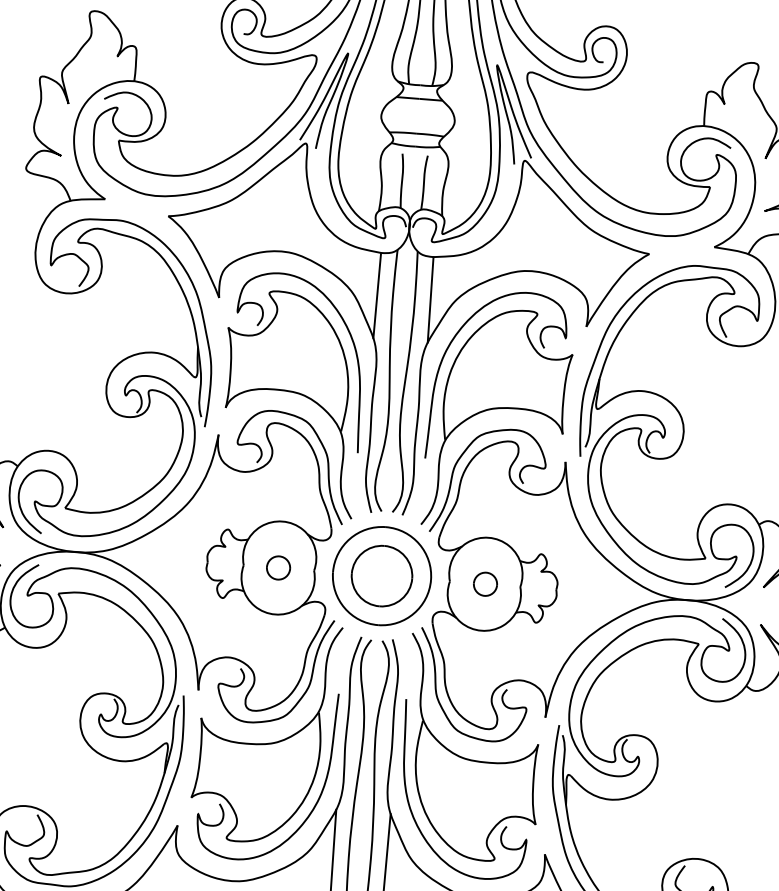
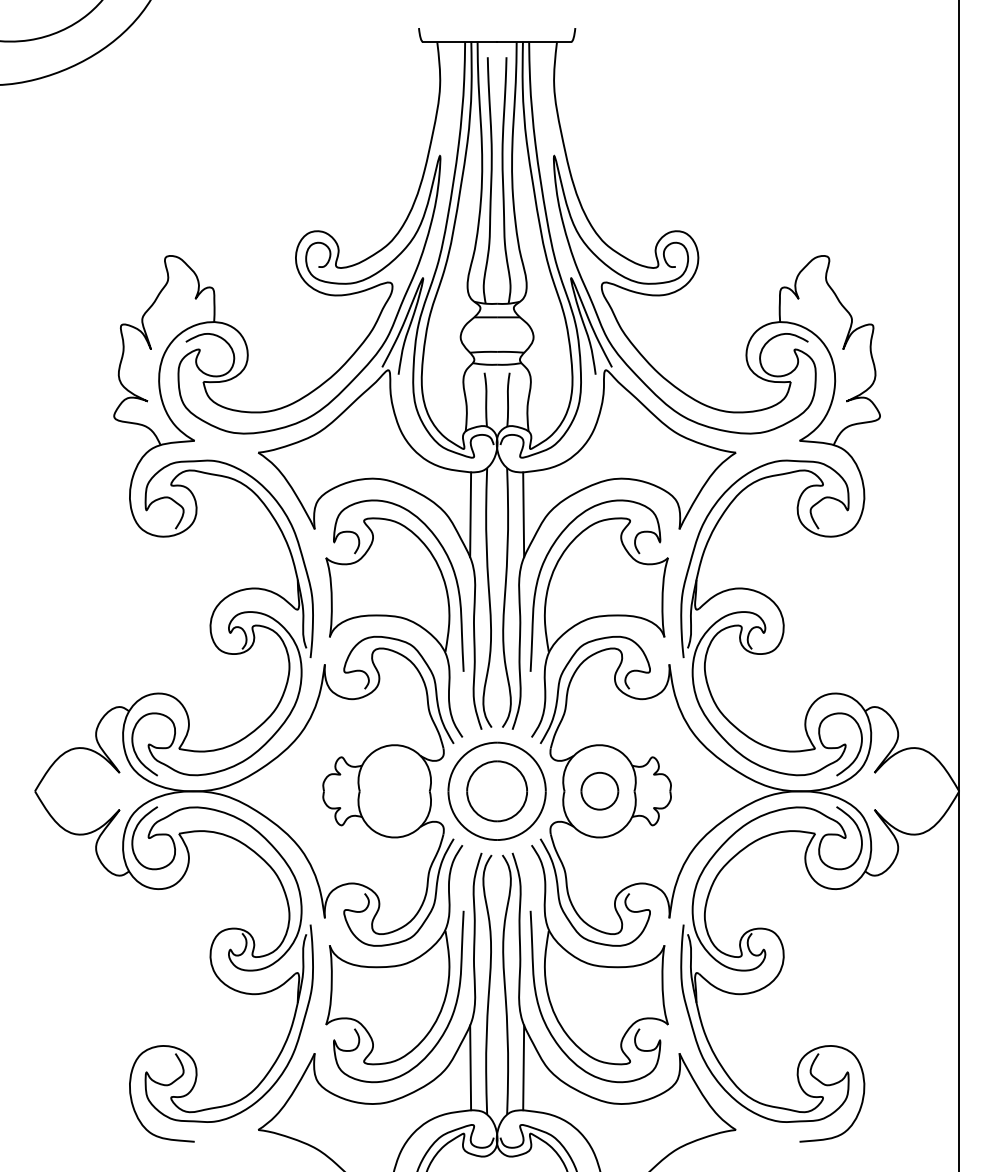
part: (278, 567) -> (394, 790), removed
part: (485, 584) -> (599, 791), size x1.6

